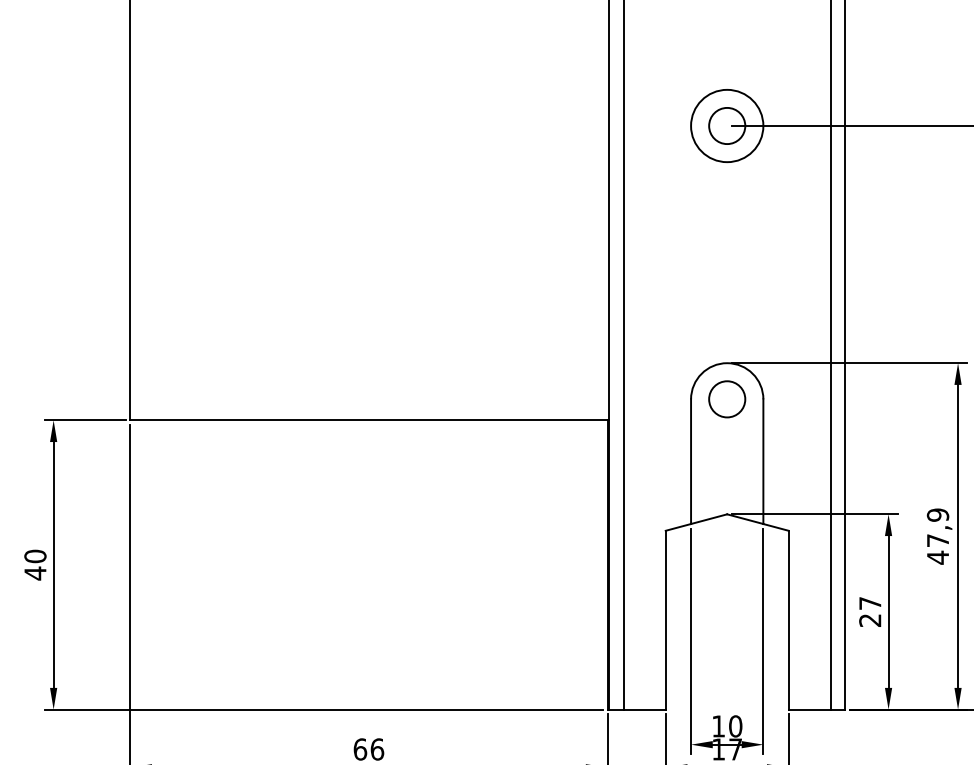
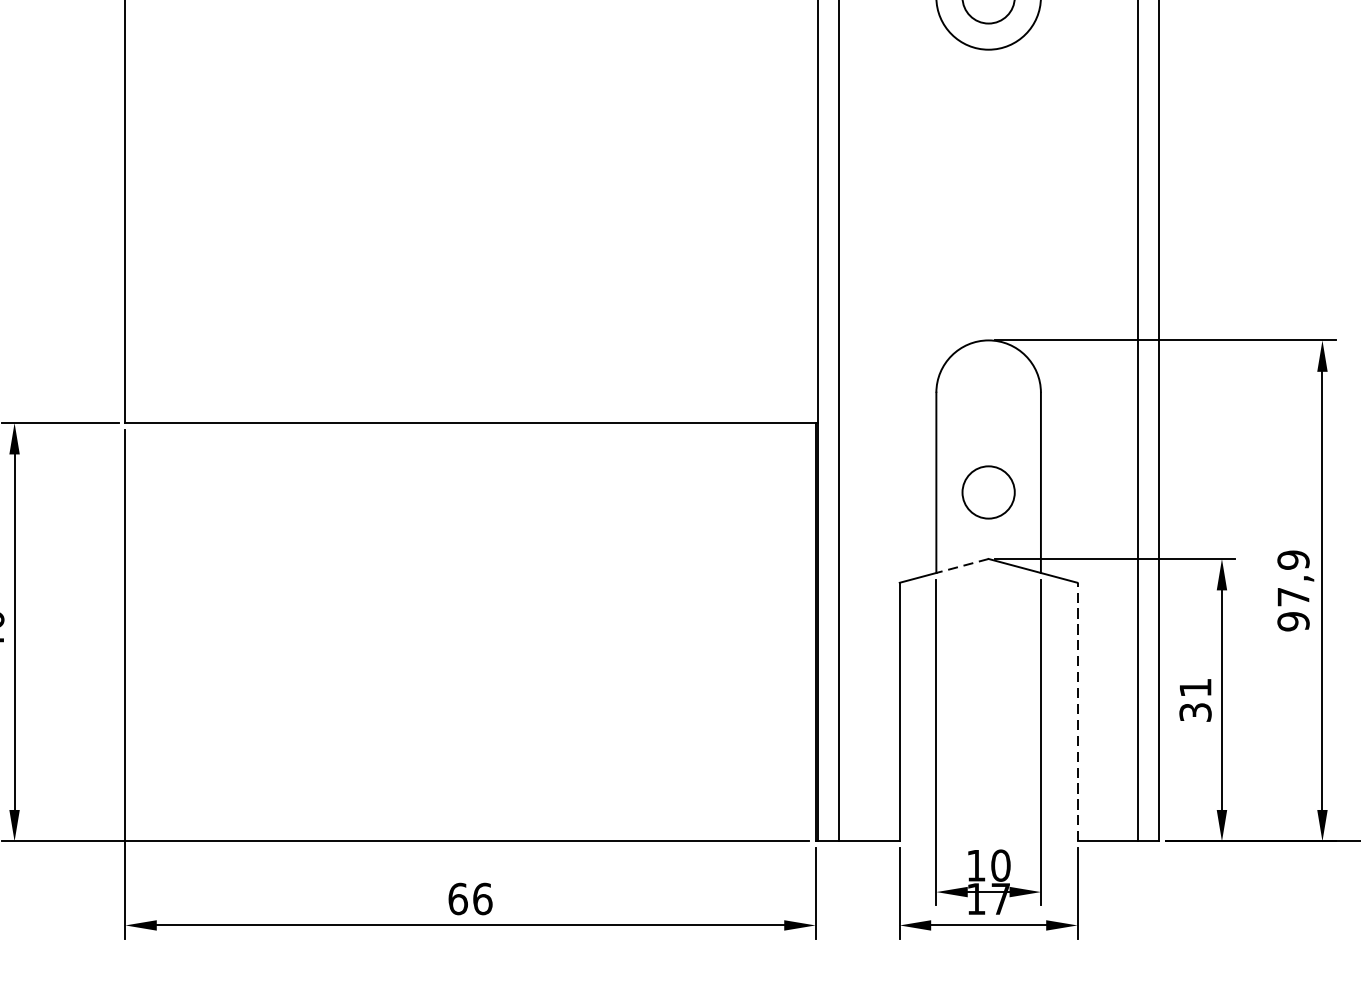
circle: (727, 399) -> (989, 492), moved
line: (709, 519) -> (963, 566), solid -> dashed
text: (937, 557) -> (1292, 621), 47,9 -> 97,9
text: (870, 611) -> (1195, 699), 27 -> 31
line: (788, 619) -> (1077, 711), solid -> dashed

